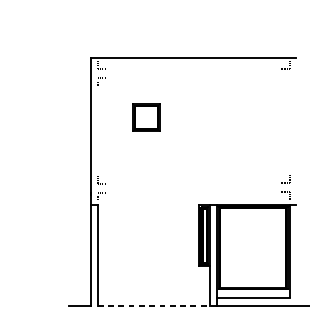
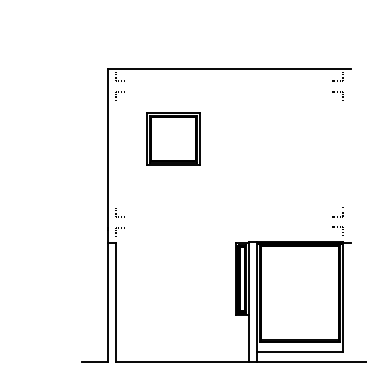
part: (285, 80) -> (337, 95), added
part: (146, 117) -> (173, 138), size x1.67
line: (157, 305) -> (186, 361), dashed -> solid

